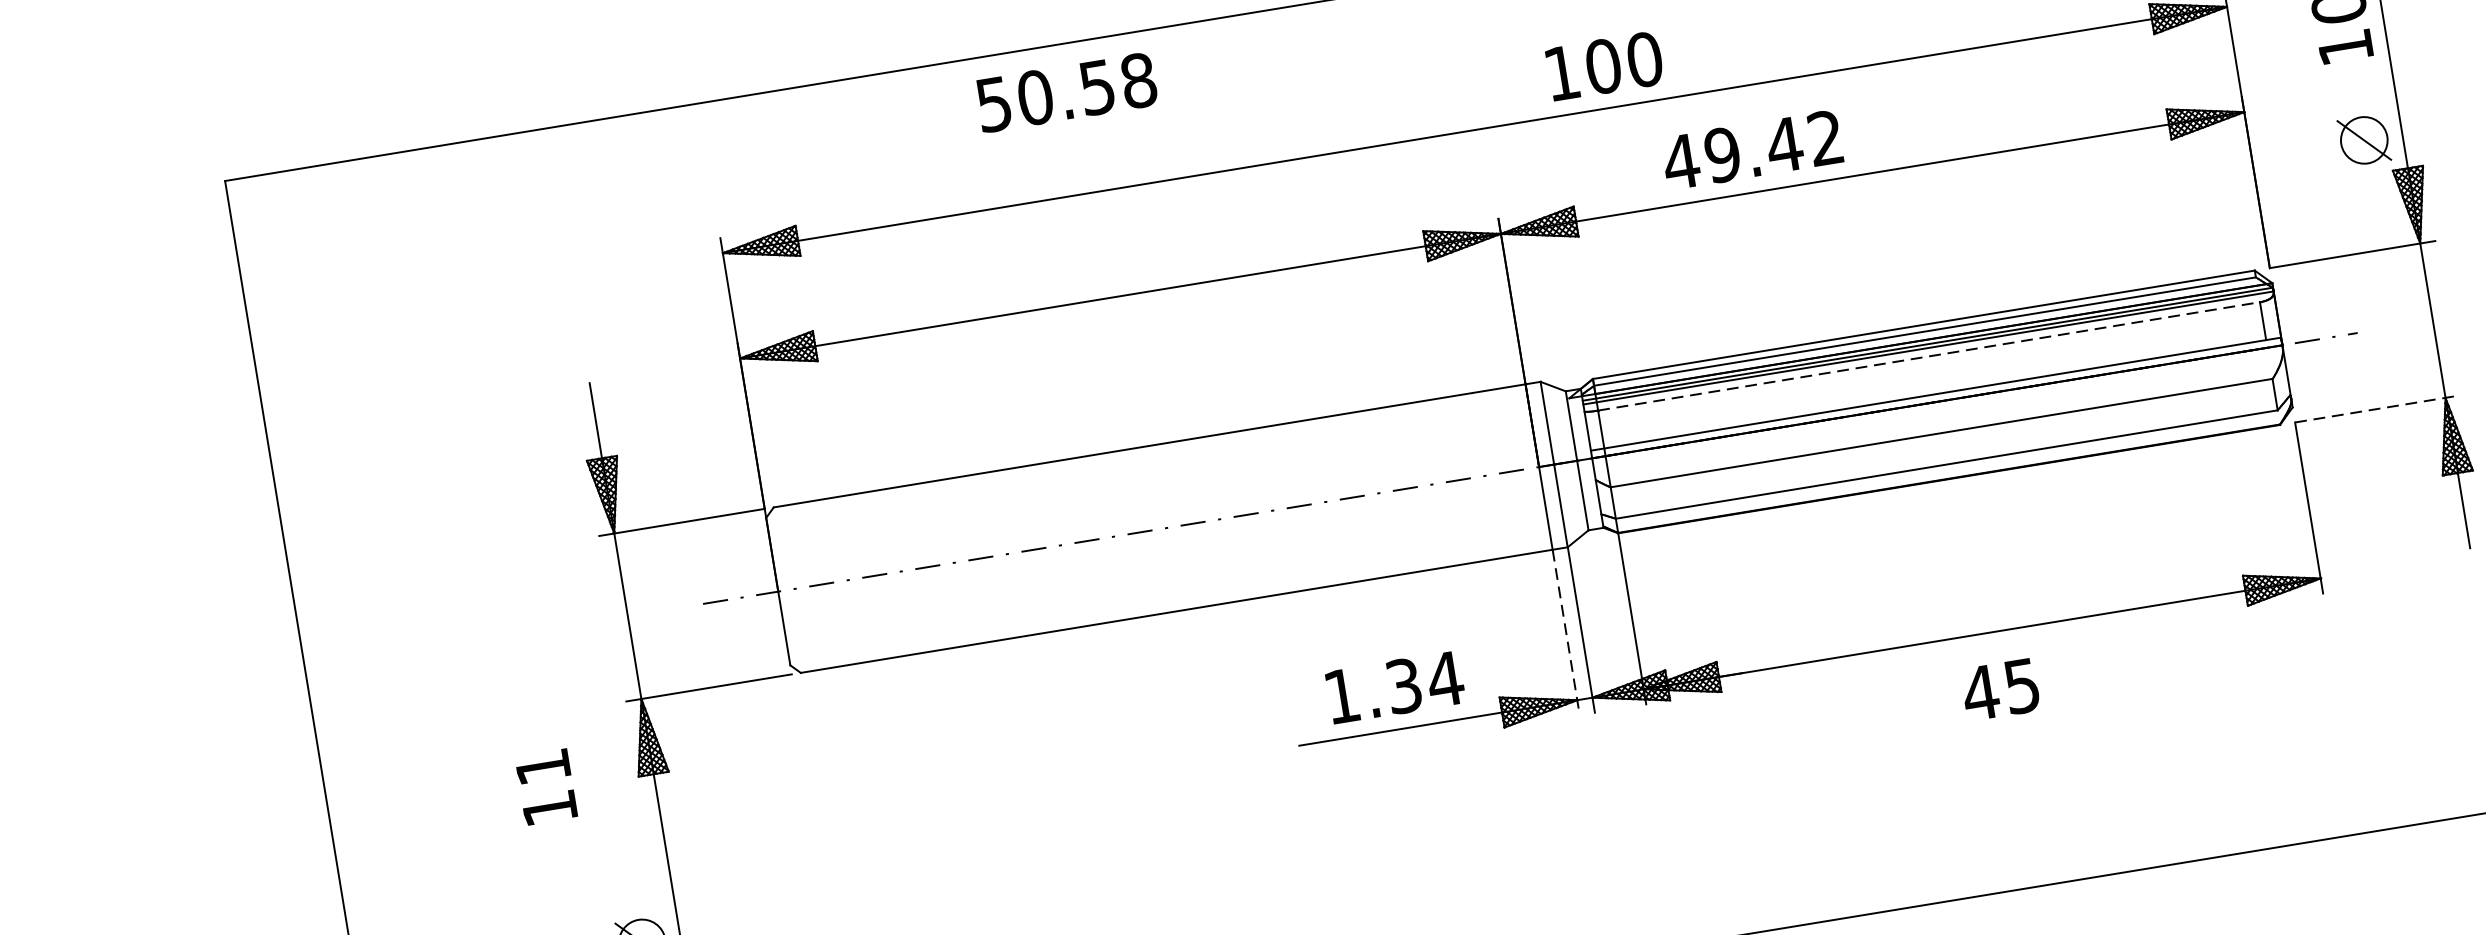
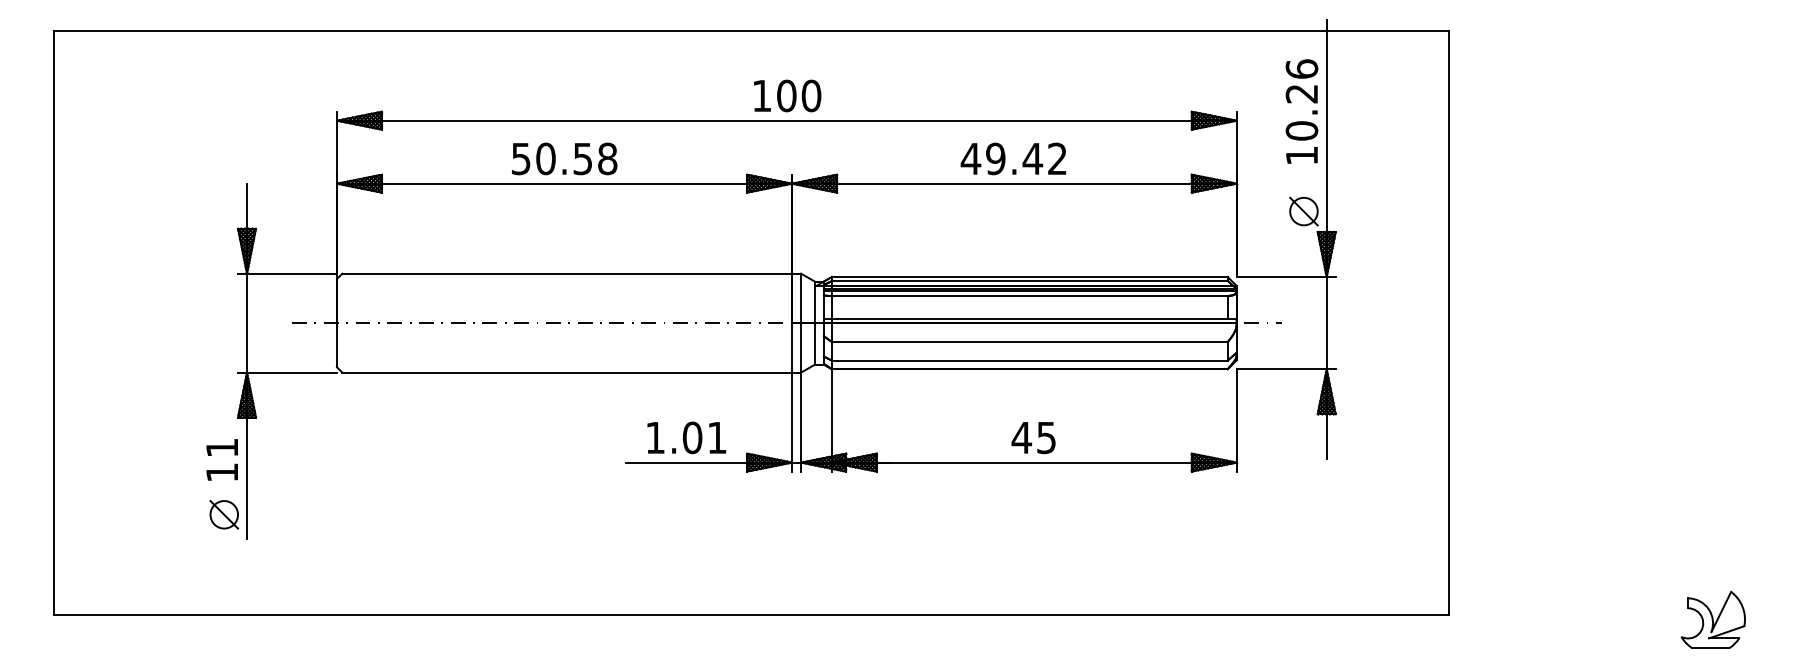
text: (1604, 65) -> (787, 95), moved
text: (1066, 91) -> (564, 158), moved
text: (1752, 149) -> (1013, 158), moved
line: (1928, 355) -> (1029, 295), dashed -> solid
line: (2378, 409) -> (1286, 369), dashed -> solid
line: (1566, 633) -> (792, 422), dashed -> solid
text: (1423, 682) -> (704, 437), 1.34 -> 1.01
text: (2000, 690) -> (1033, 438), moved
text: (544, 786) -> (221, 459), moved

